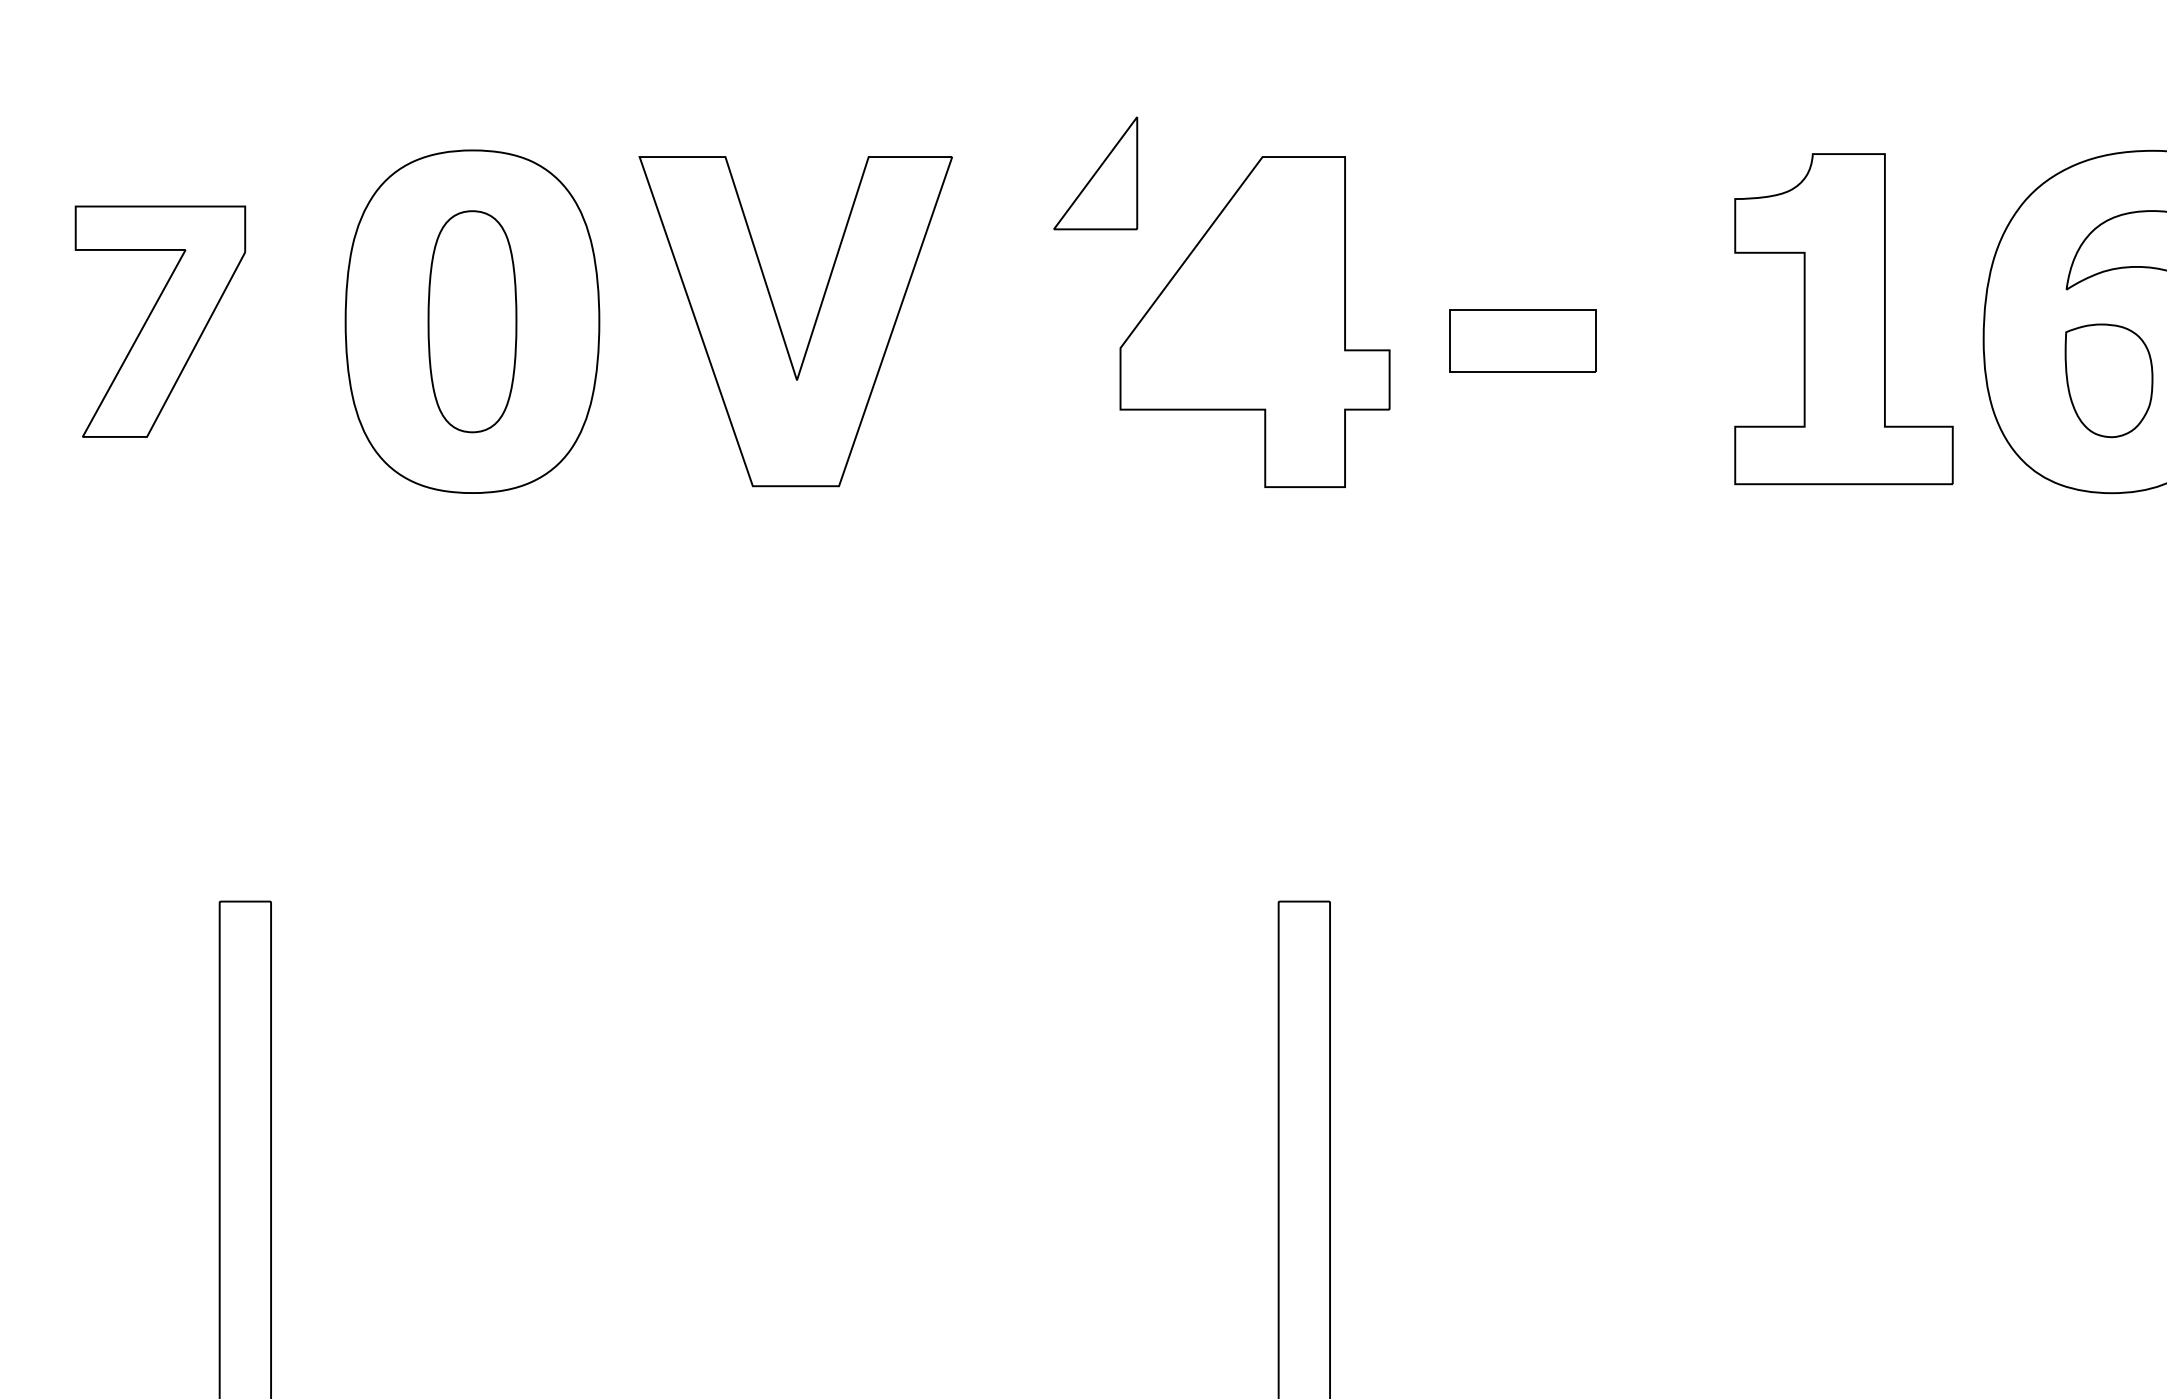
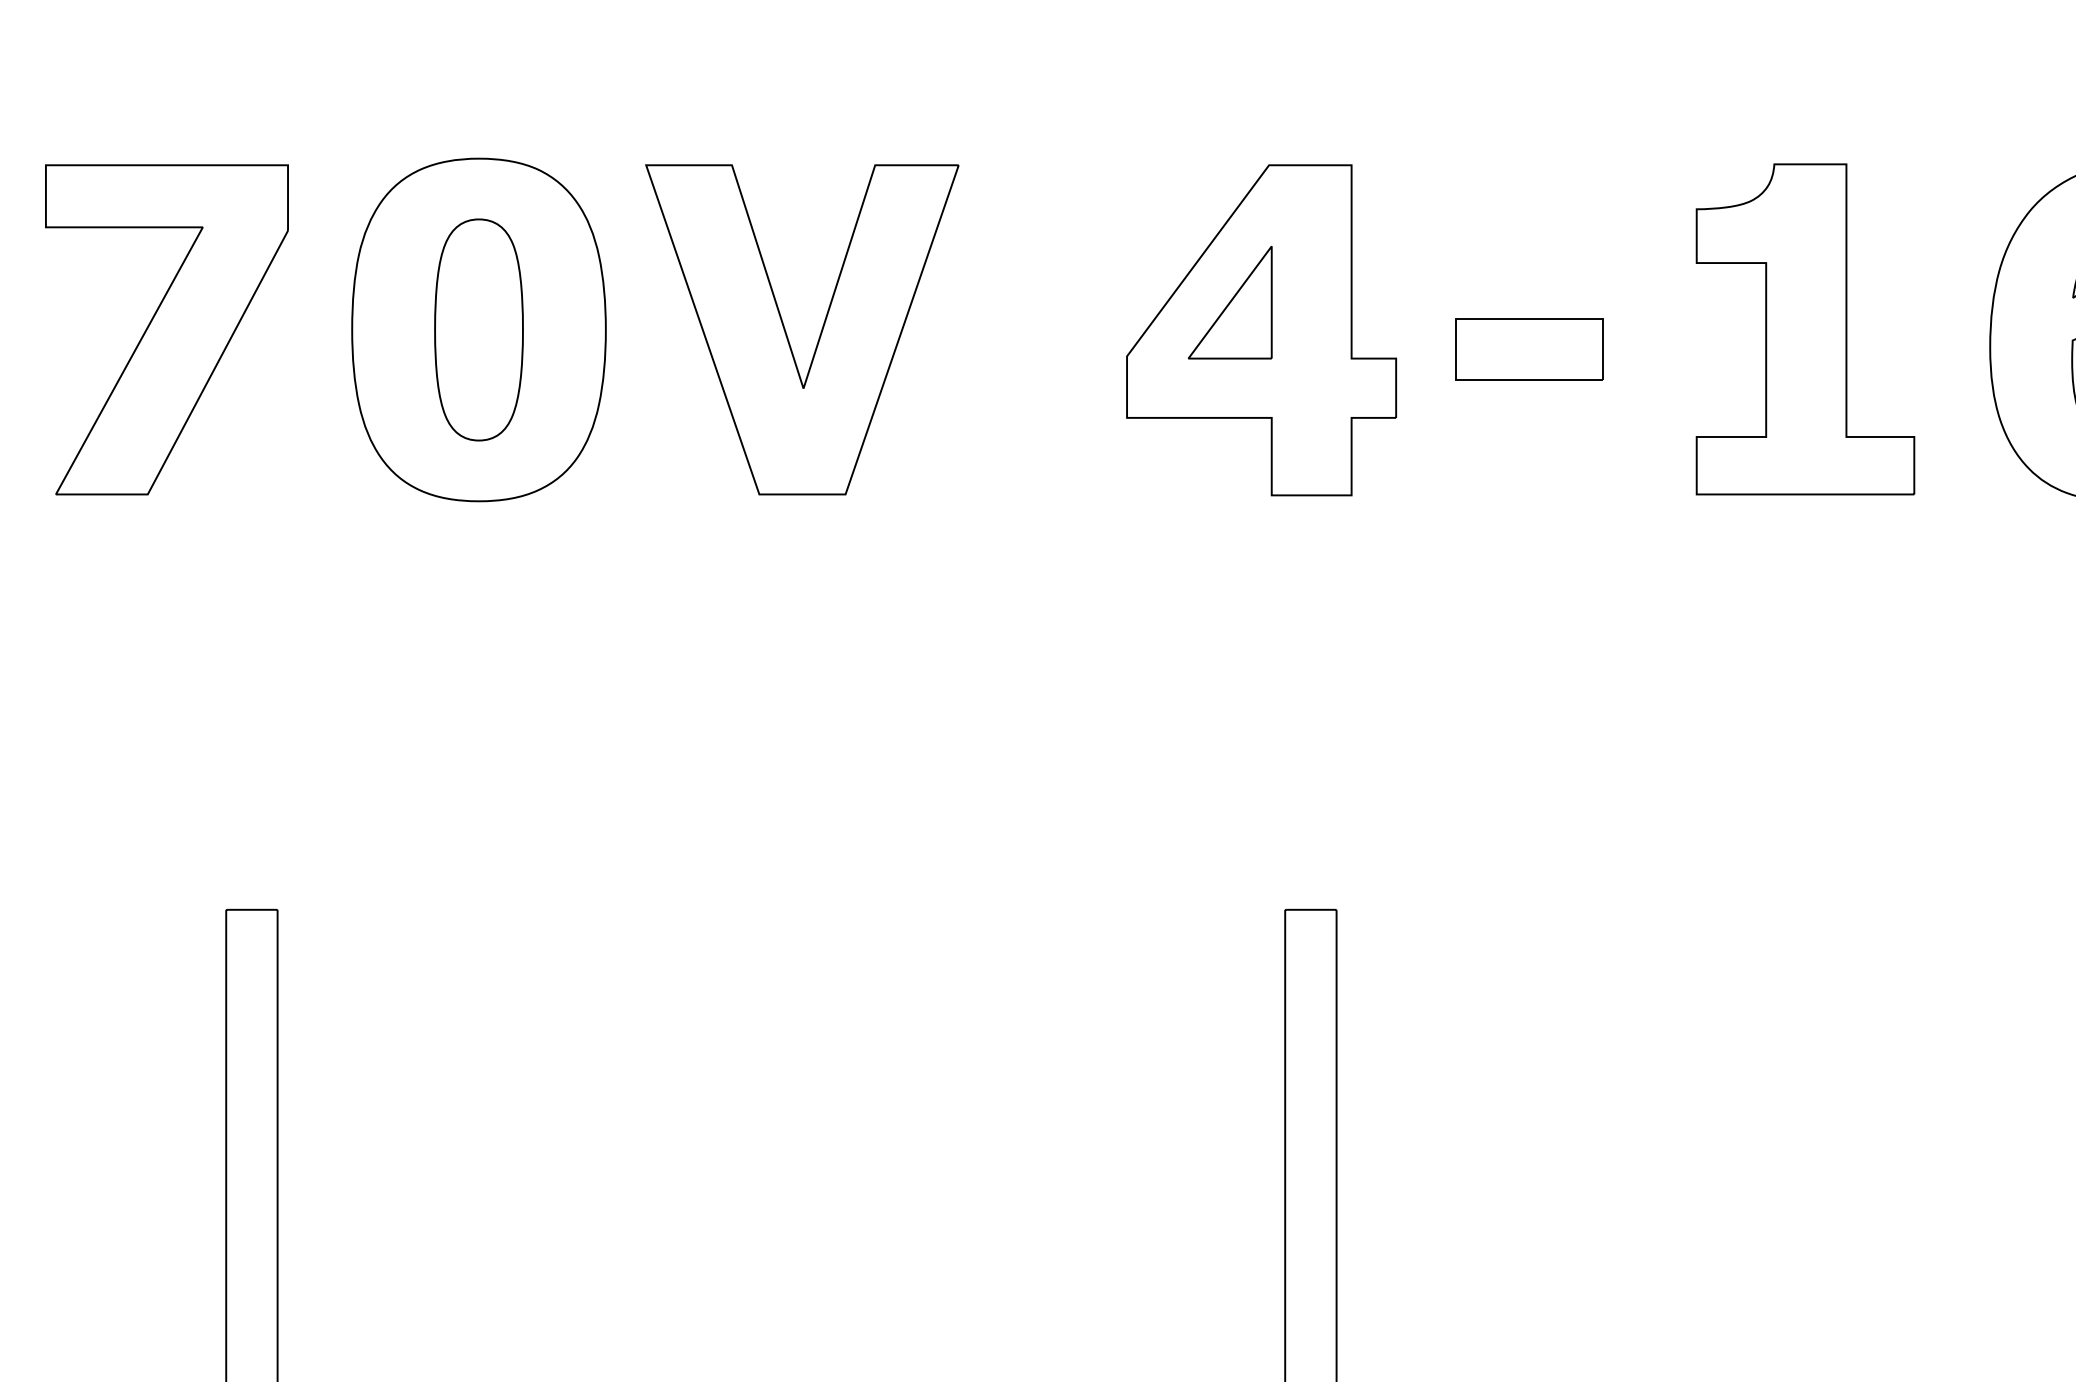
part: (1095, 173) -> (1230, 302), moved
part: (1843, 319) -> (1805, 329), moved
part: (160, 321) -> (167, 329), size x1.43

